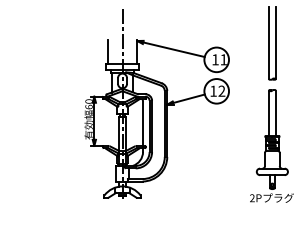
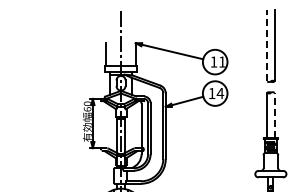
line: (268, 43) -> (267, 45), solid -> dashed
text: (221, 90) -> (220, 92), 12 -> 14
line: (276, 113) -> (275, 115), solid -> dashed

